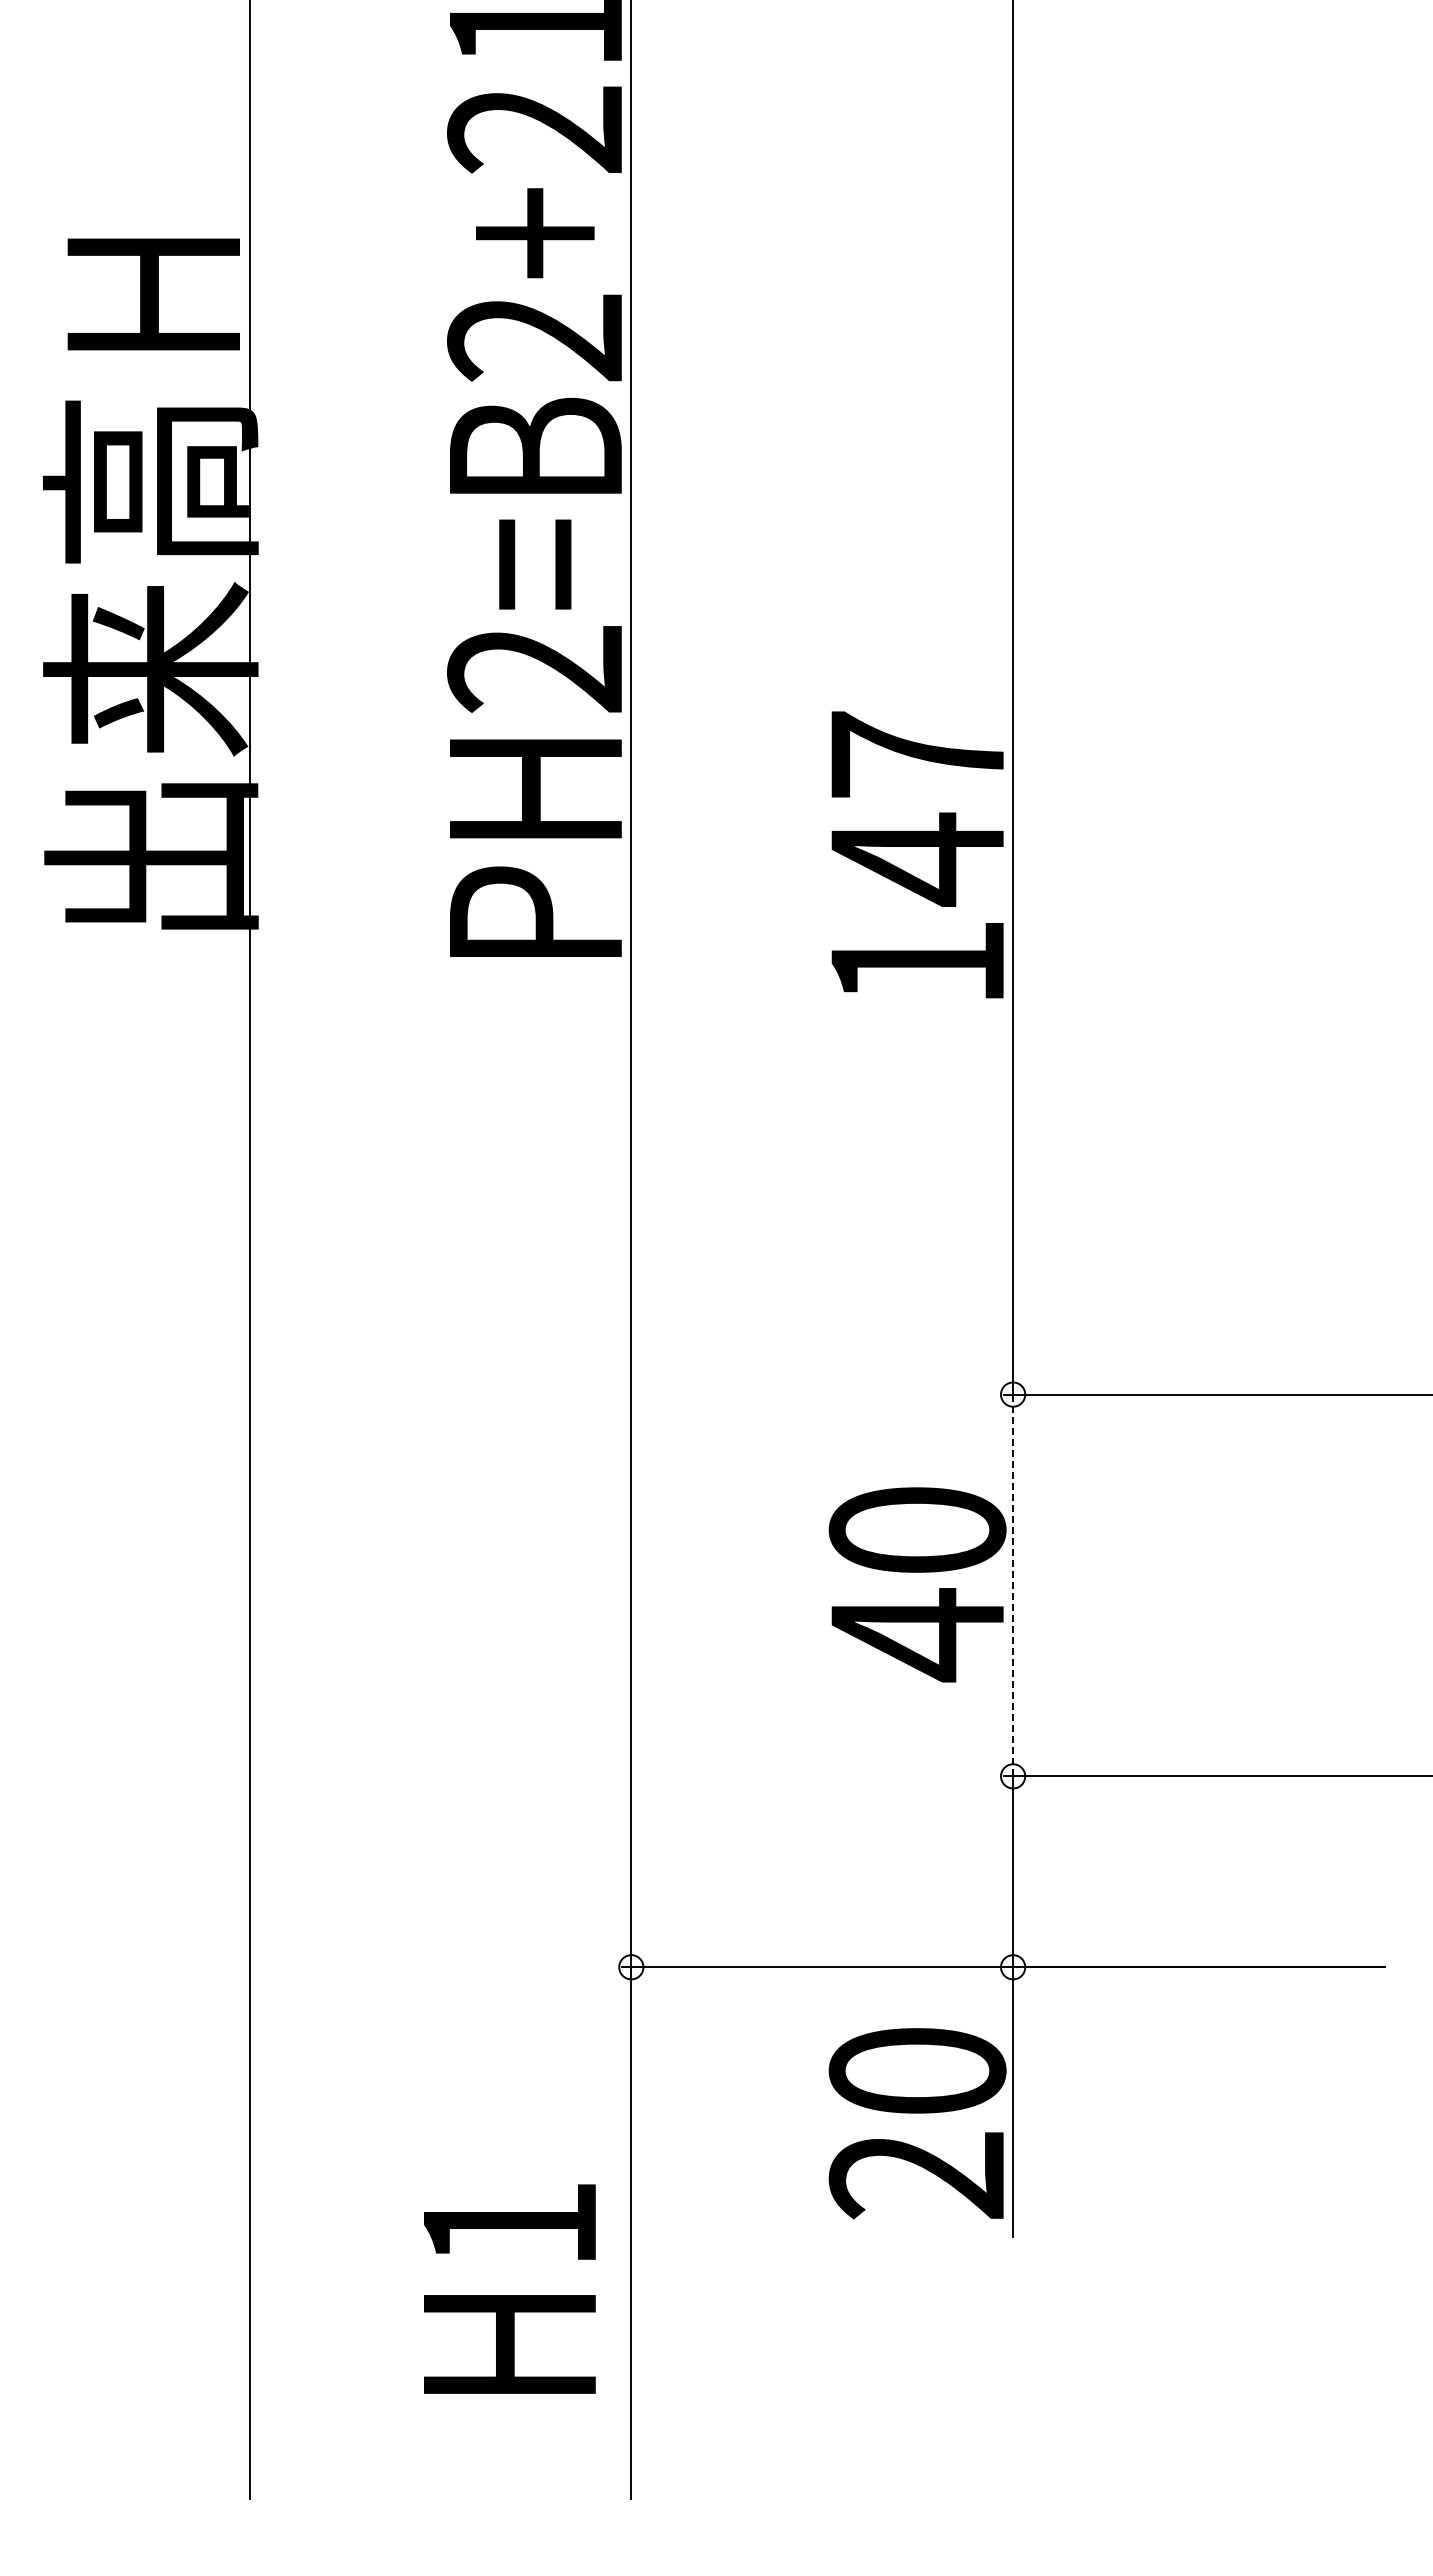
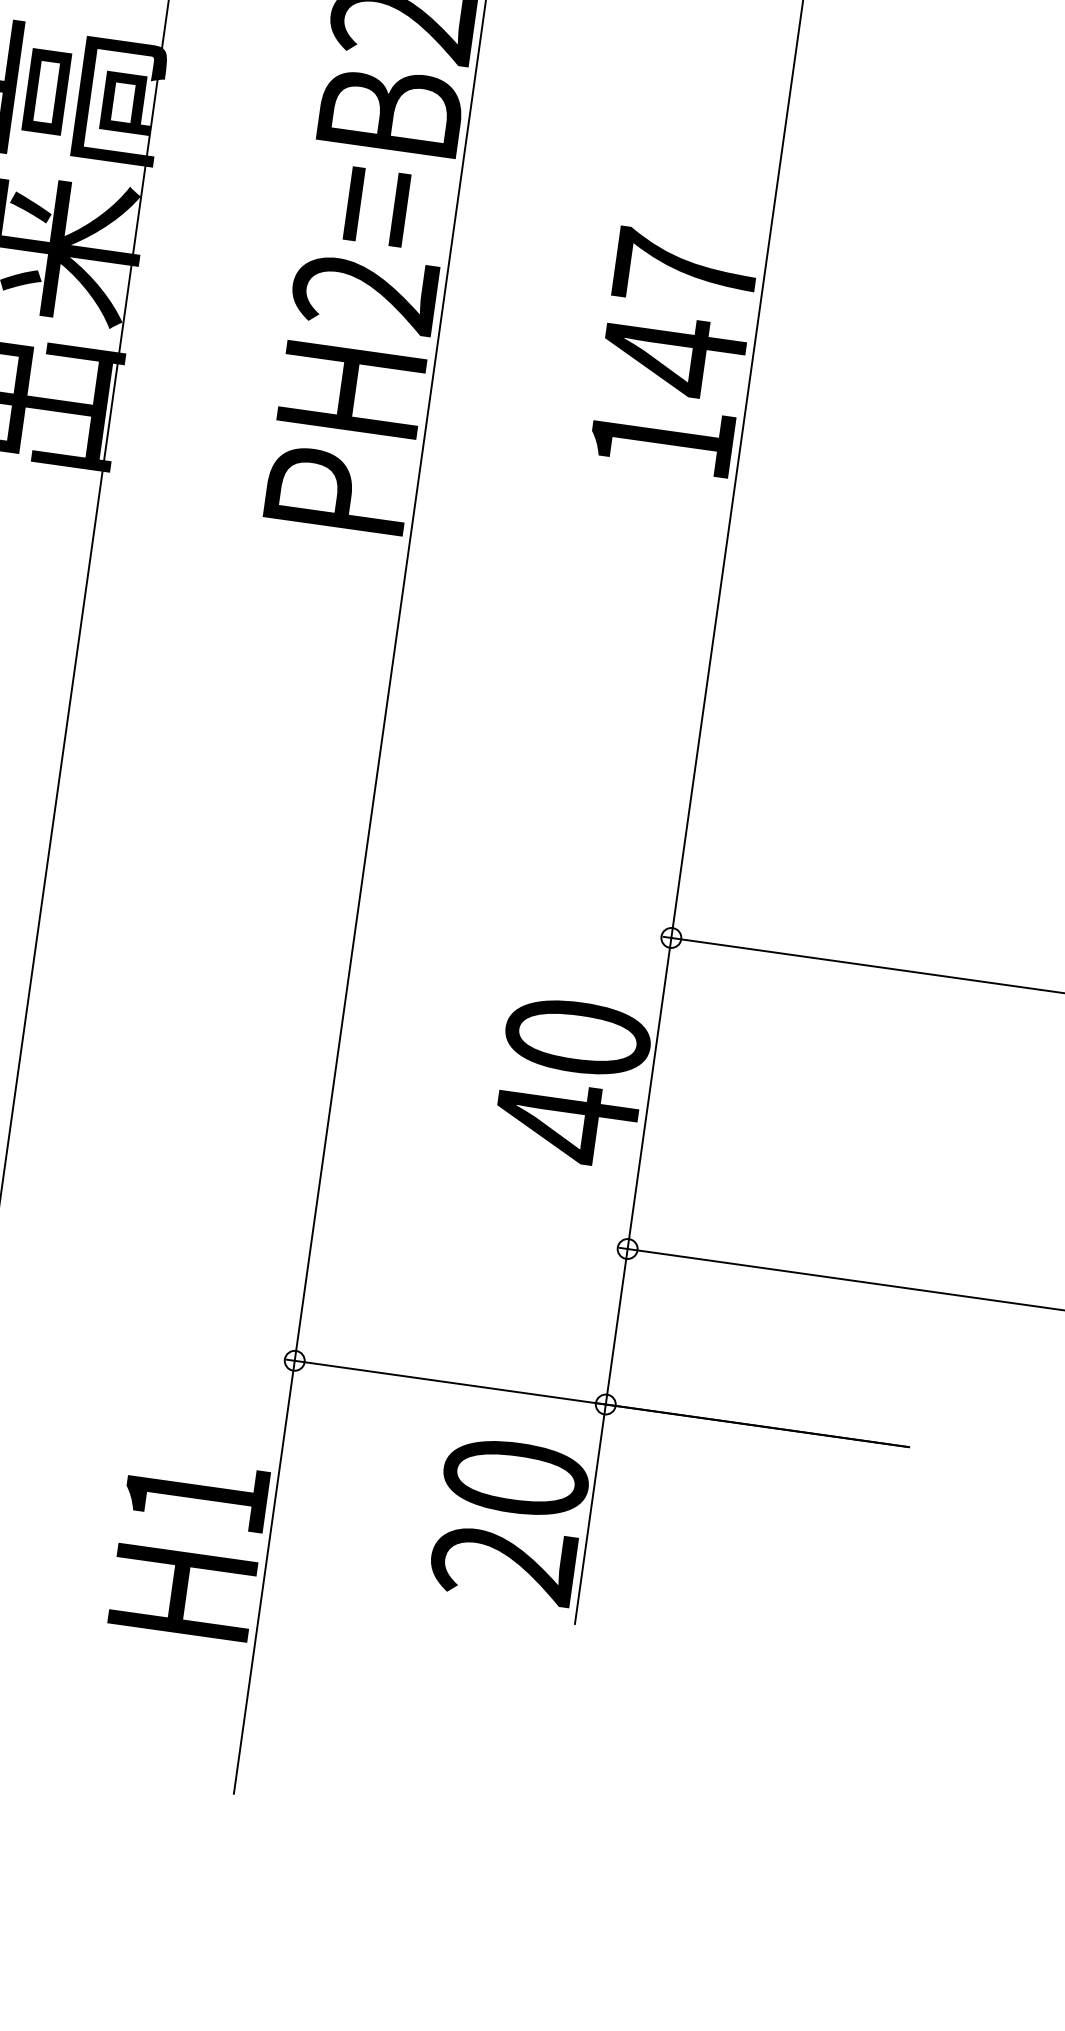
text: (917, 854) -> (674, 351), moved
line: (1013, 1585) -> (649, 1093), dashed -> solid
text: (509, 2288) -> (188, 1547), moved

